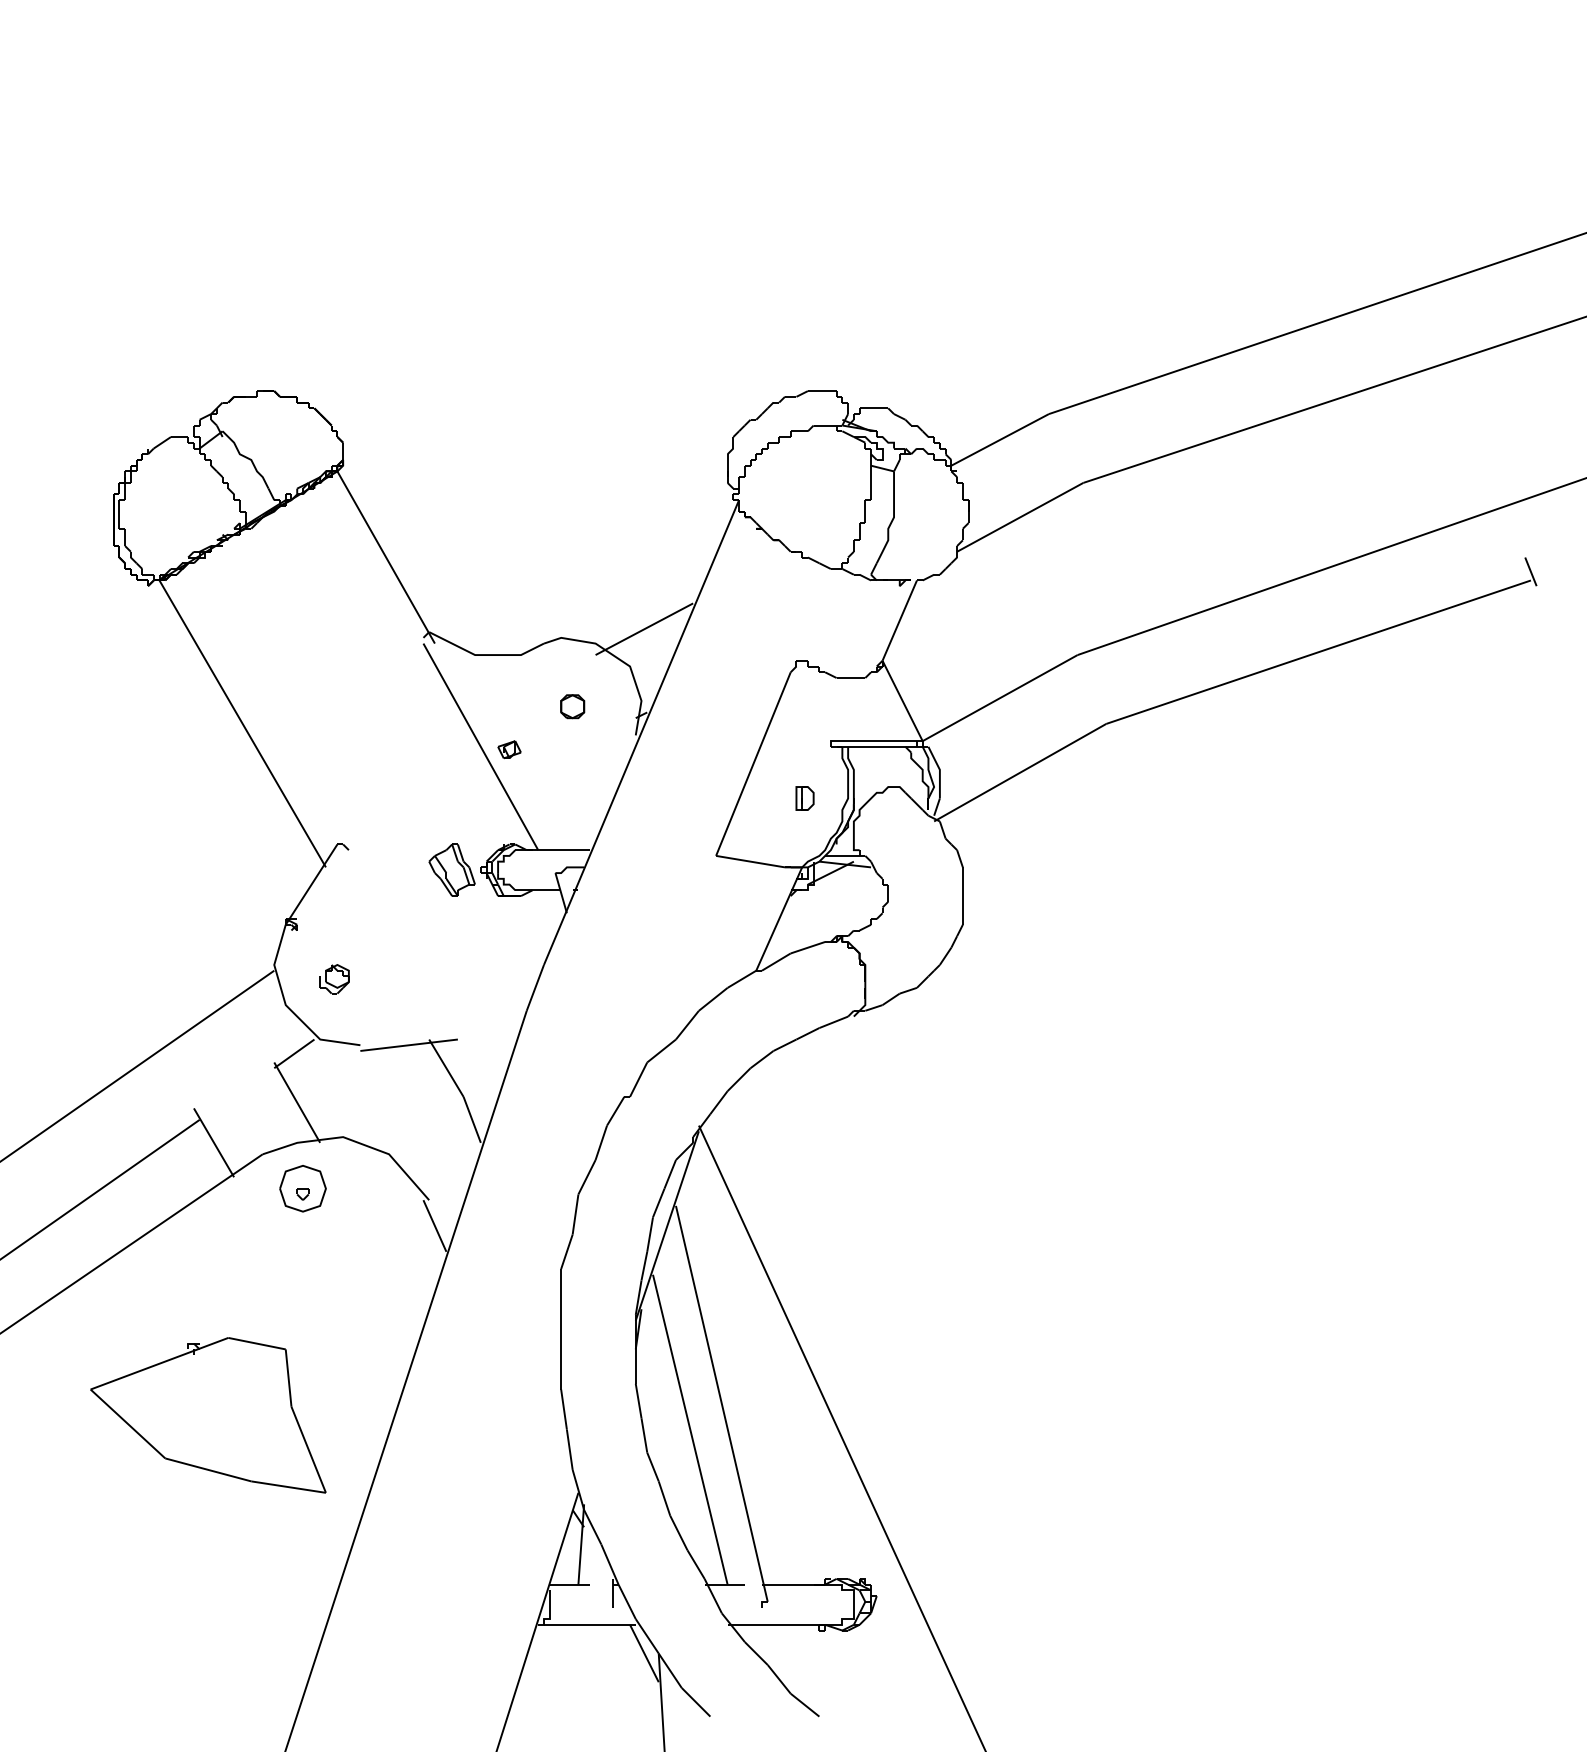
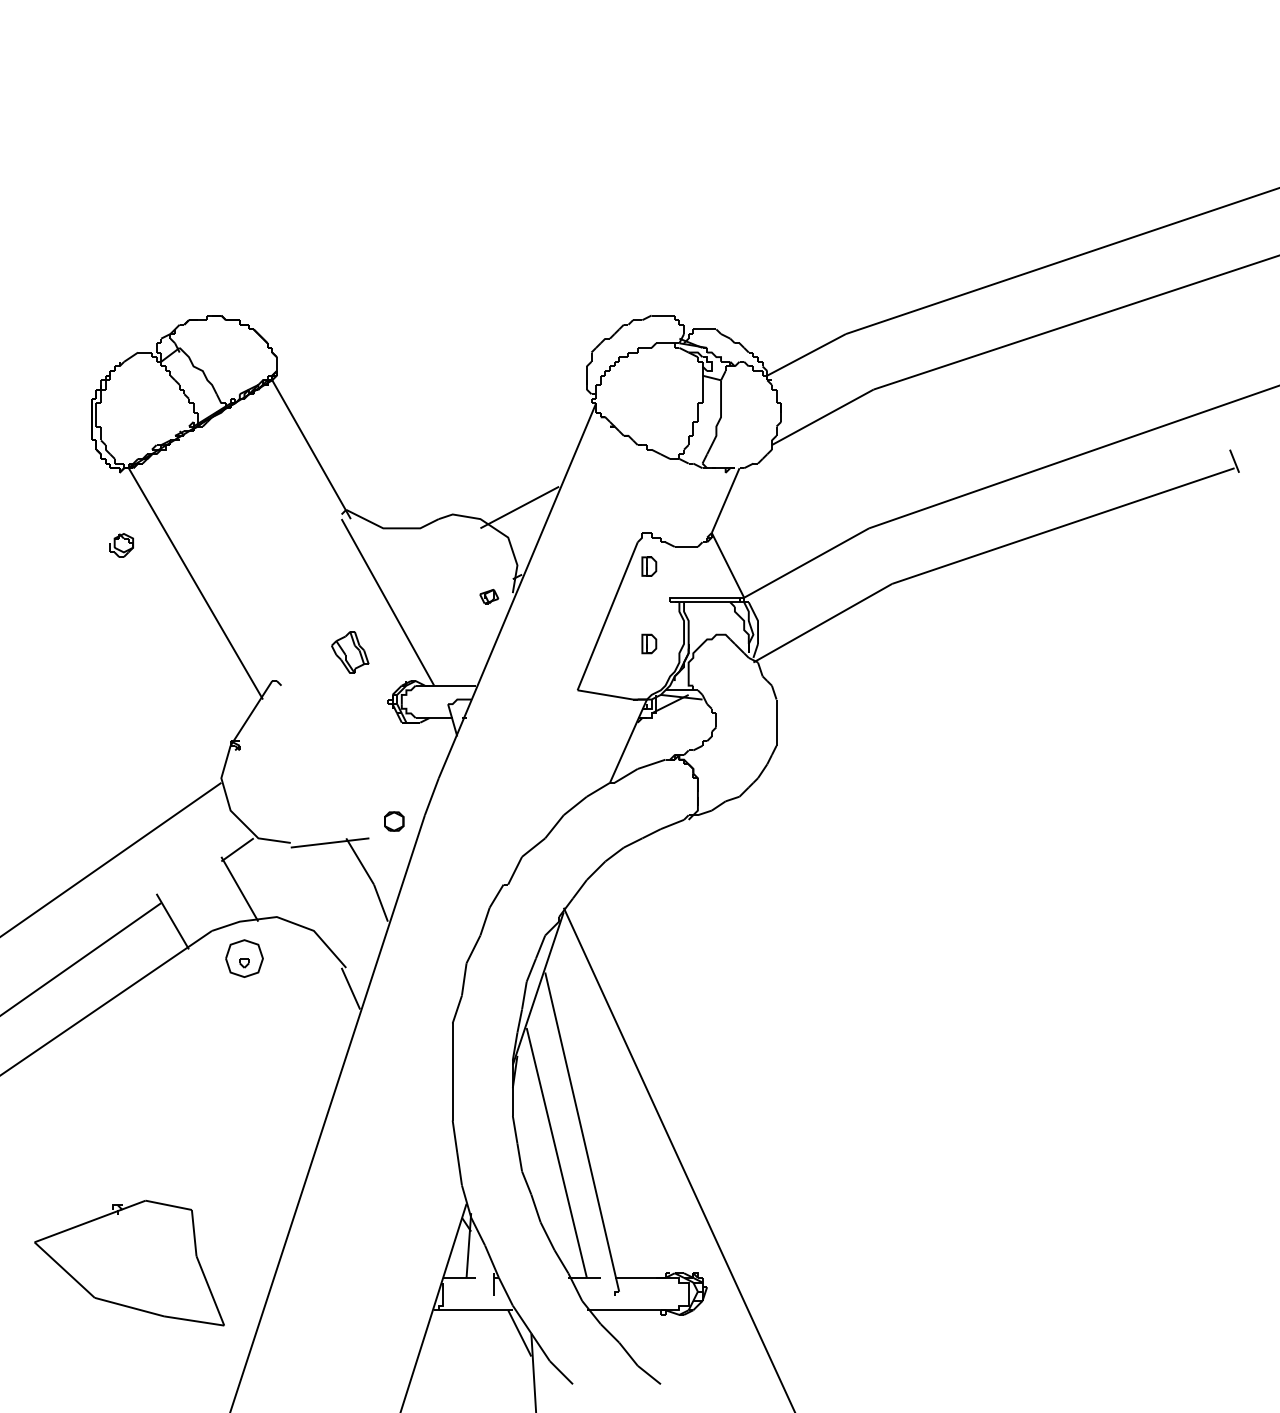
part: (804, 702) -> (648, 566), added
part: (572, 706) -> (394, 821), moved
part: (509, 749) -> (489, 596), moved
part: (451, 869) -> (349, 652), moved
part: (334, 979) -> (121, 545), moved
part: (208, 1415) -> (129, 1263), moved

